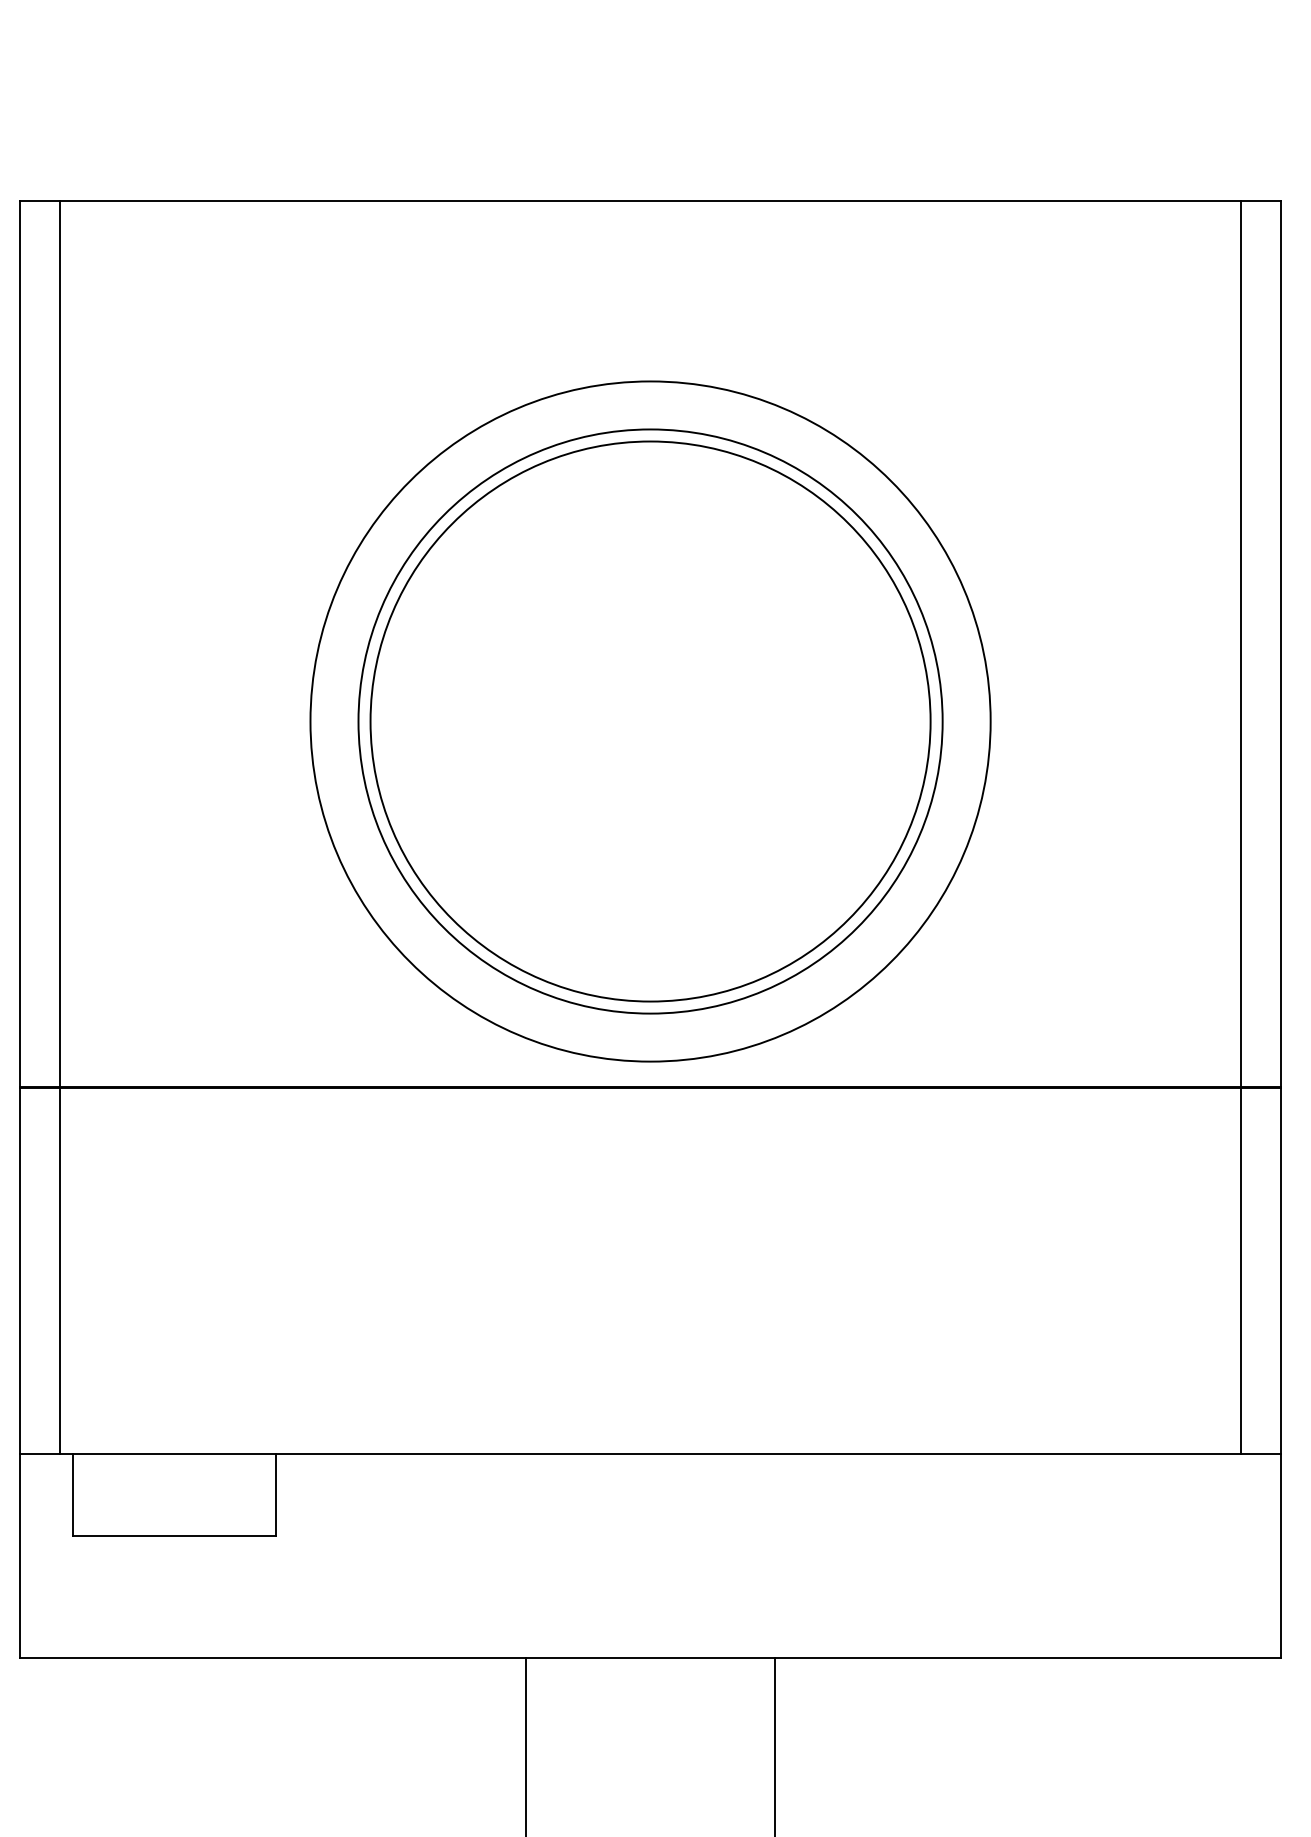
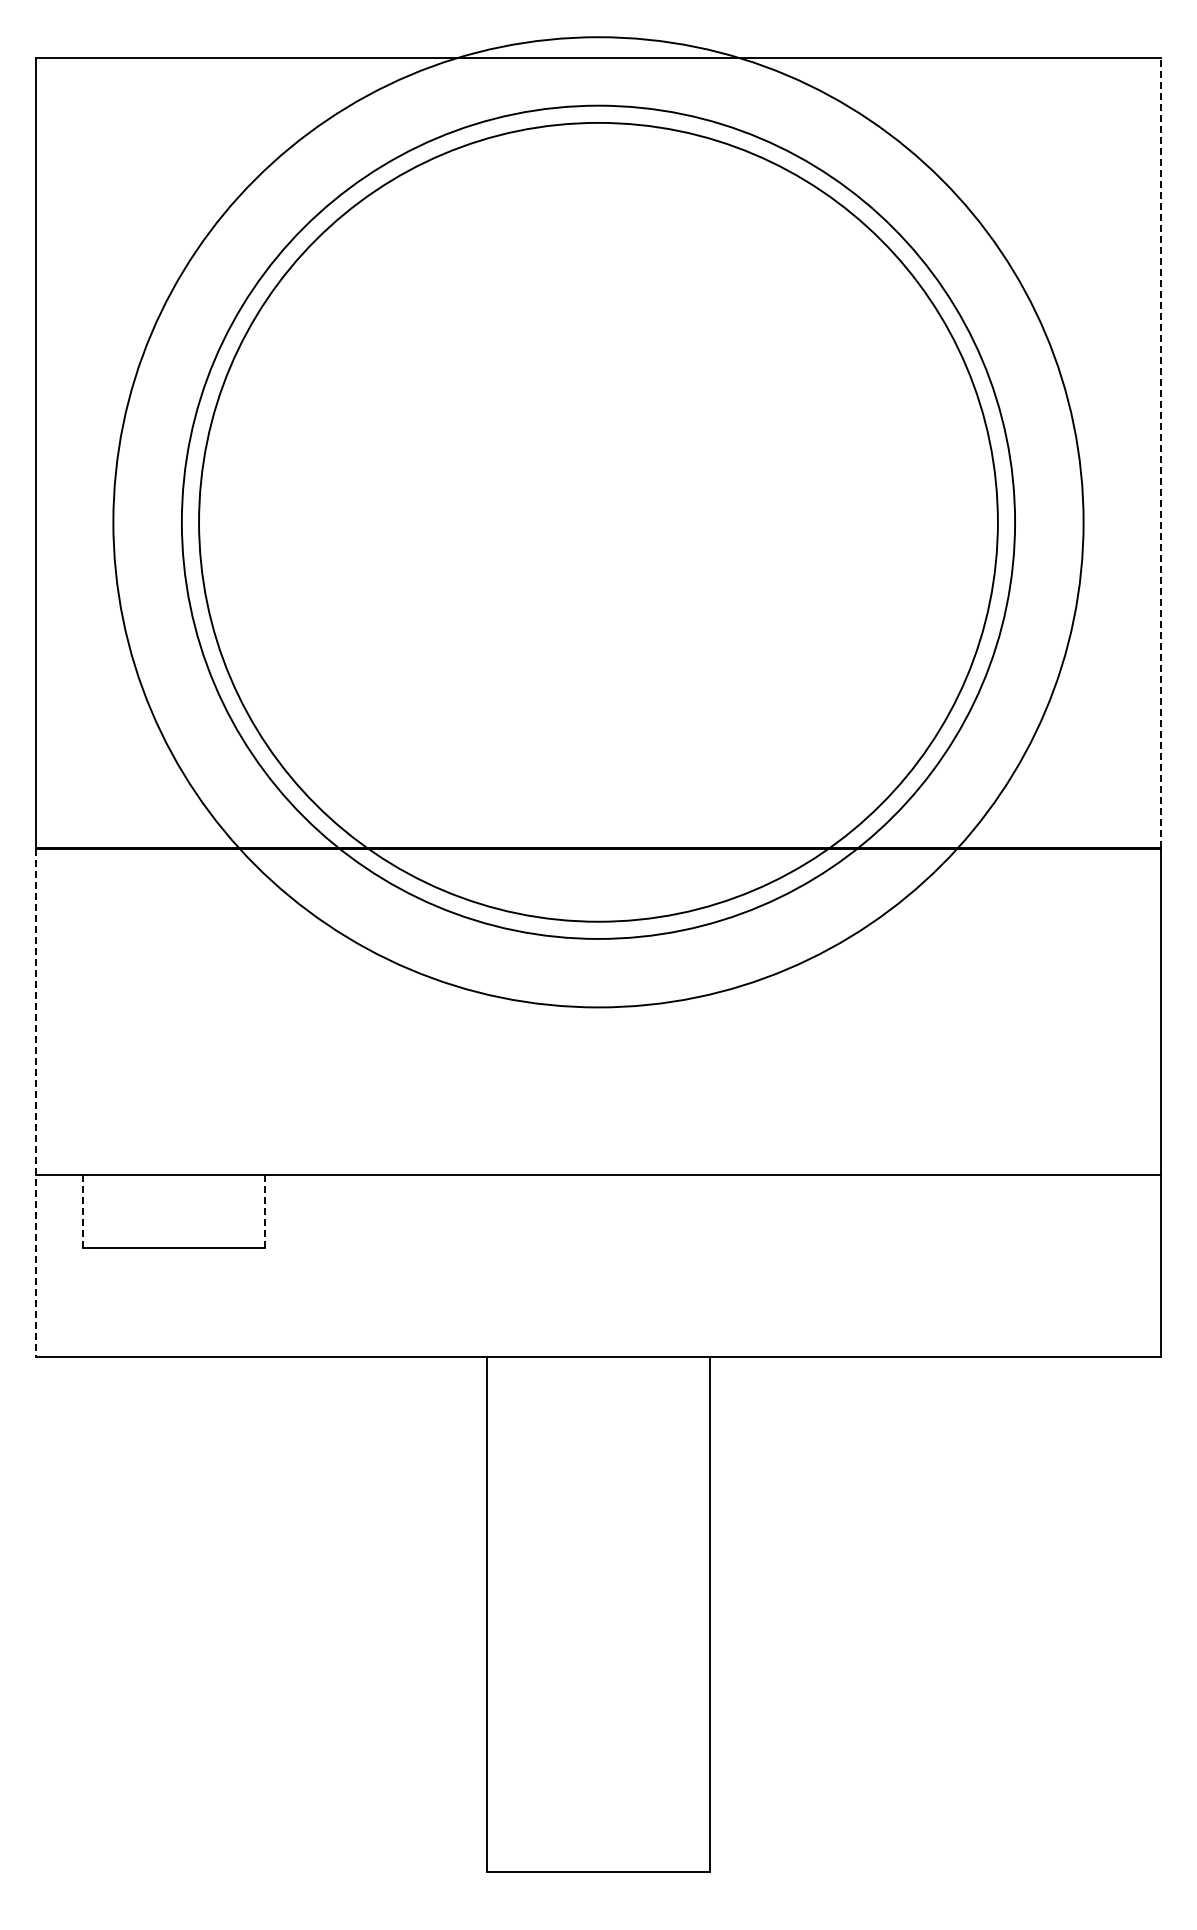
line: (1280, 643) -> (1160, 452), solid -> dashed
circle: (650, 720) -> (598, 521), size x1.6
circle: (650, 720) -> (598, 521), size x1.6
circle: (650, 721) -> (598, 522), size x1.6
line: (60, 827) -> (72, 616), removed
line: (1240, 827) -> (1124, 616), removed
line: (20, 1372) -> (36, 1102), solid -> dashed
line: (275, 1494) -> (264, 1211), solid -> dashed
line: (72, 1495) -> (83, 1212), solid -> dashed

